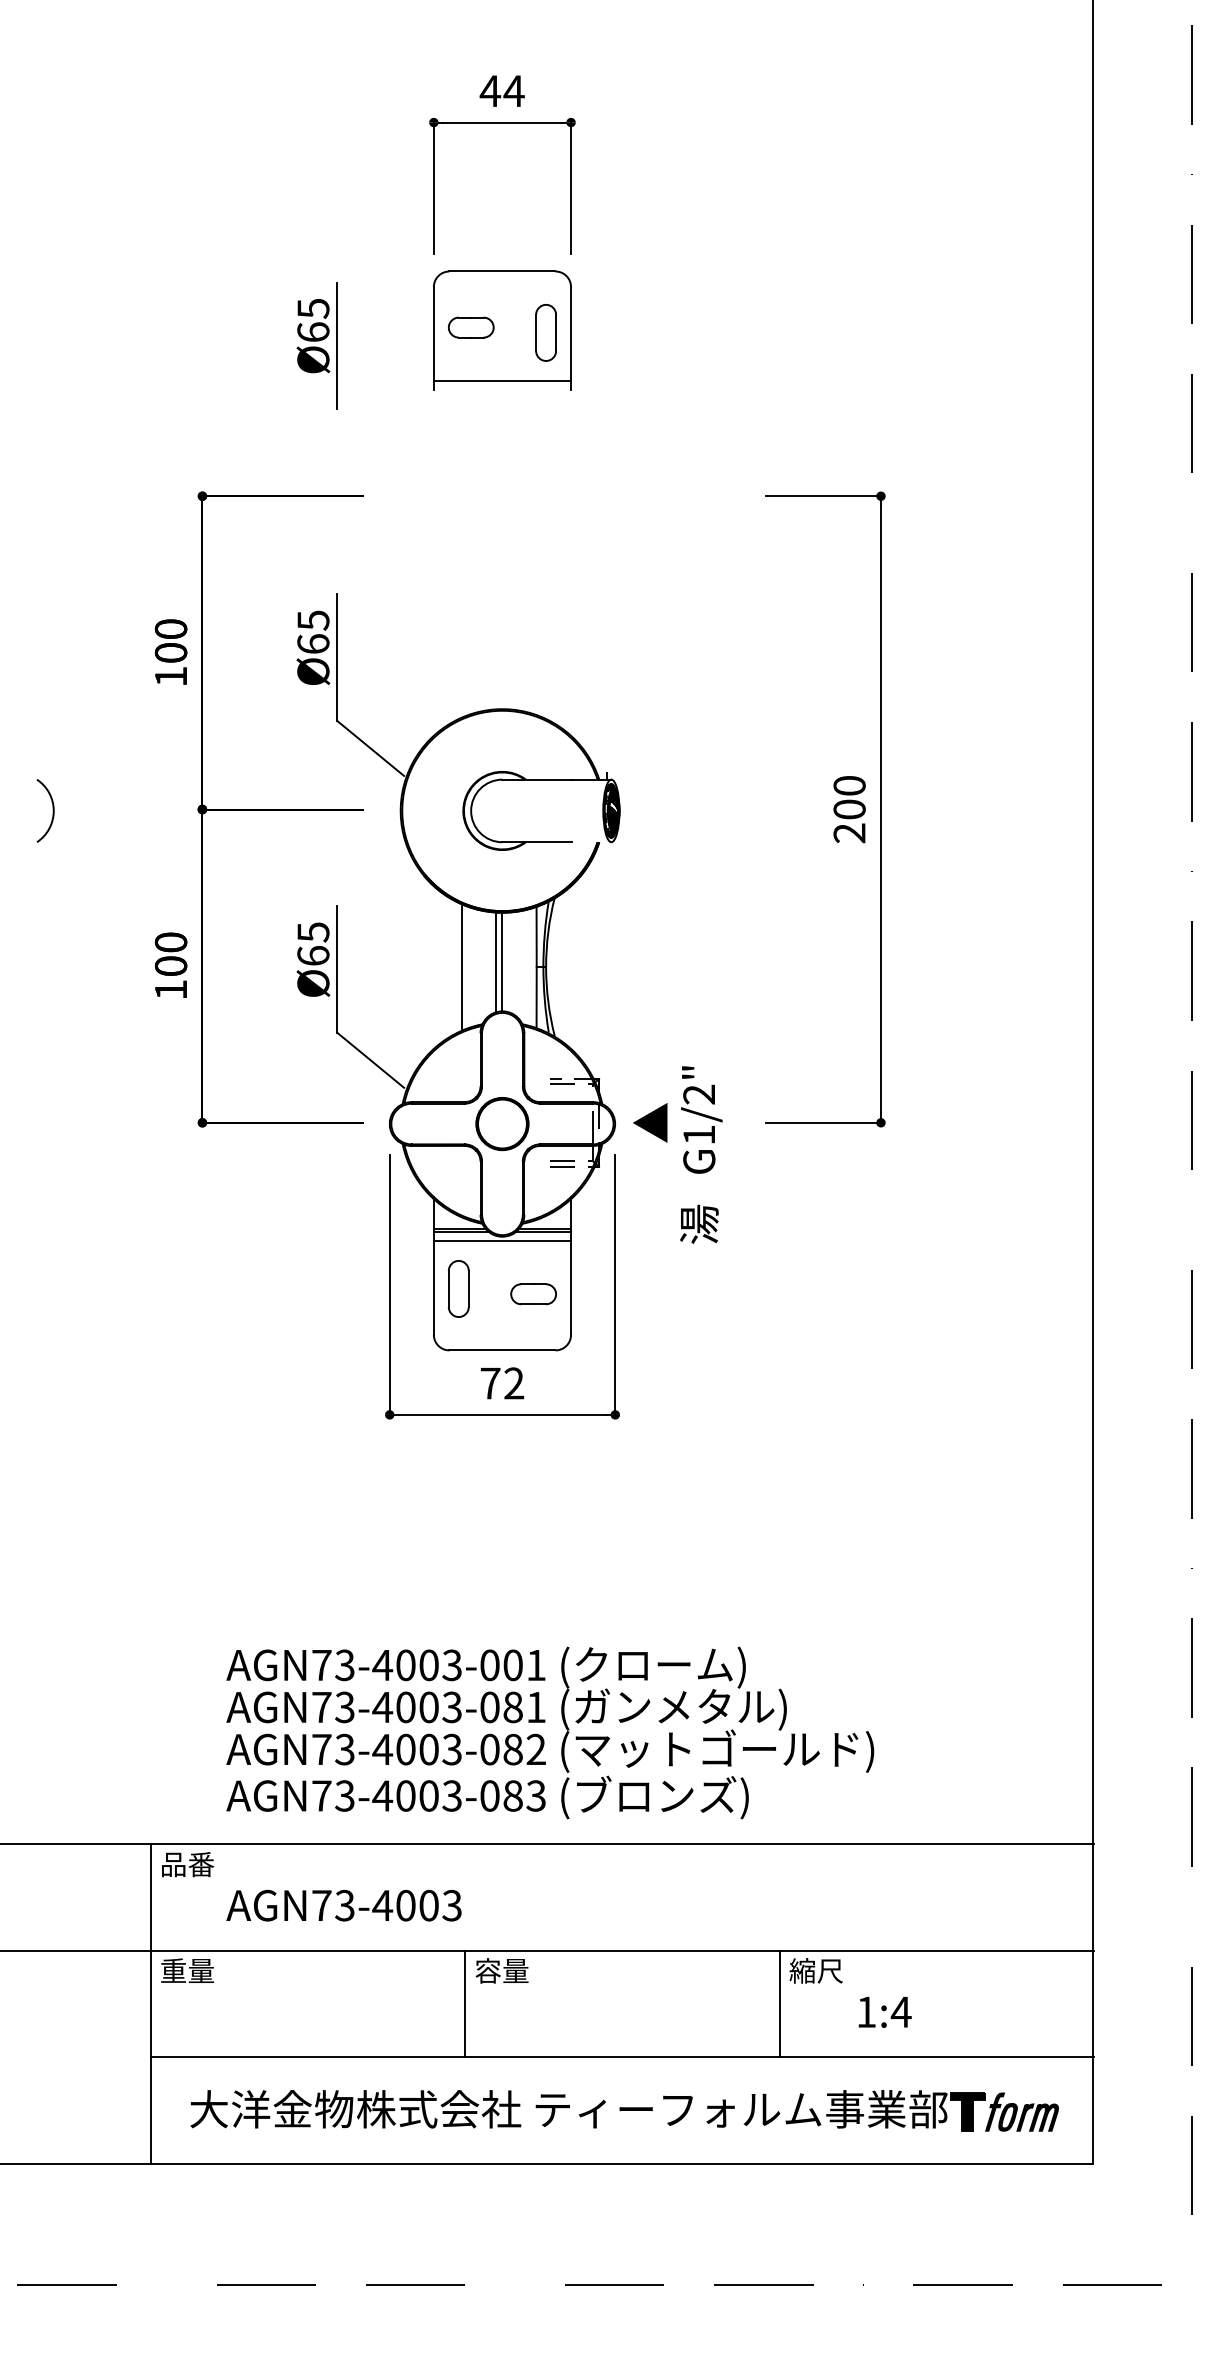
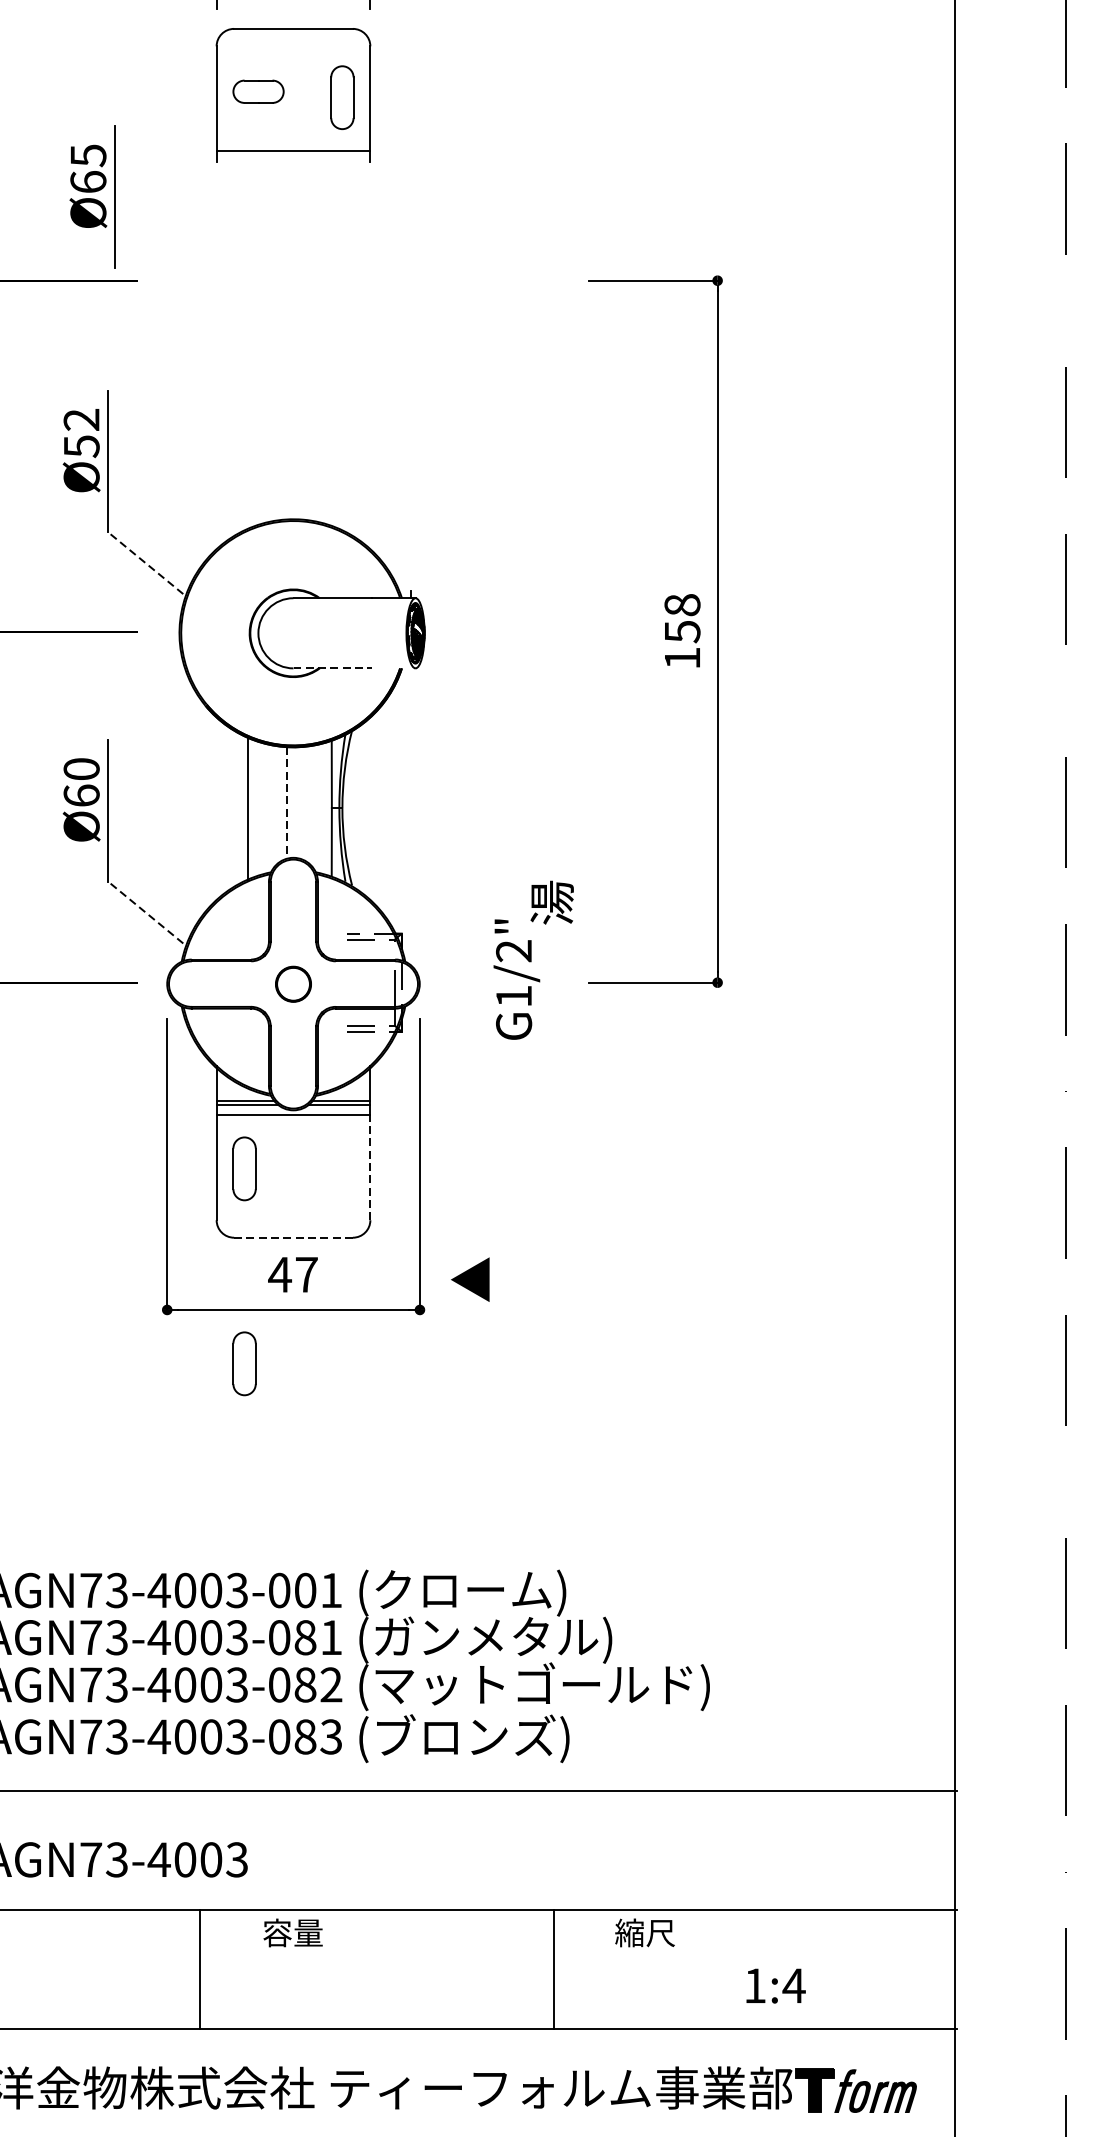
part: (316, 345) -> (91, 196), moved
text: (313, 632) -> (81, 433), Ø65 -> Ø52
line: (370, 748) -> (145, 563), solid -> dashed
text: (849, 809) -> (682, 631), 200 -> 158
line: (537, 842) -> (332, 668), solid -> dashed
text: (313, 932) -> (81, 769), Ø65 -> Ø60
line: (502, 961) -> (293, 801), removed
line: (496, 962) -> (286, 803), solid -> dashed
line: (370, 1059) -> (145, 911), solid -> dashed
text: (650, 1122) -> (470, 1279), moved
part: (502, 1124) -> (293, 984), size x0.6
text: (699, 1223) -> (552, 901), moved
line: (571, 1288) -> (370, 1168), solid -> dashed
part: (533, 1294) -> (328, 1175), removed
line: (501, 1350) -> (292, 1237), solid -> dashed
text: (501, 1383) -> (292, 1274), 72 -> 47
part: (458, 1462) -> (244, 1363), added
line: (465, 2003) -> (200, 1969), moved
line: (779, 2003) -> (553, 1969), moved
text: (884, 2012) -> (775, 1986), moved

